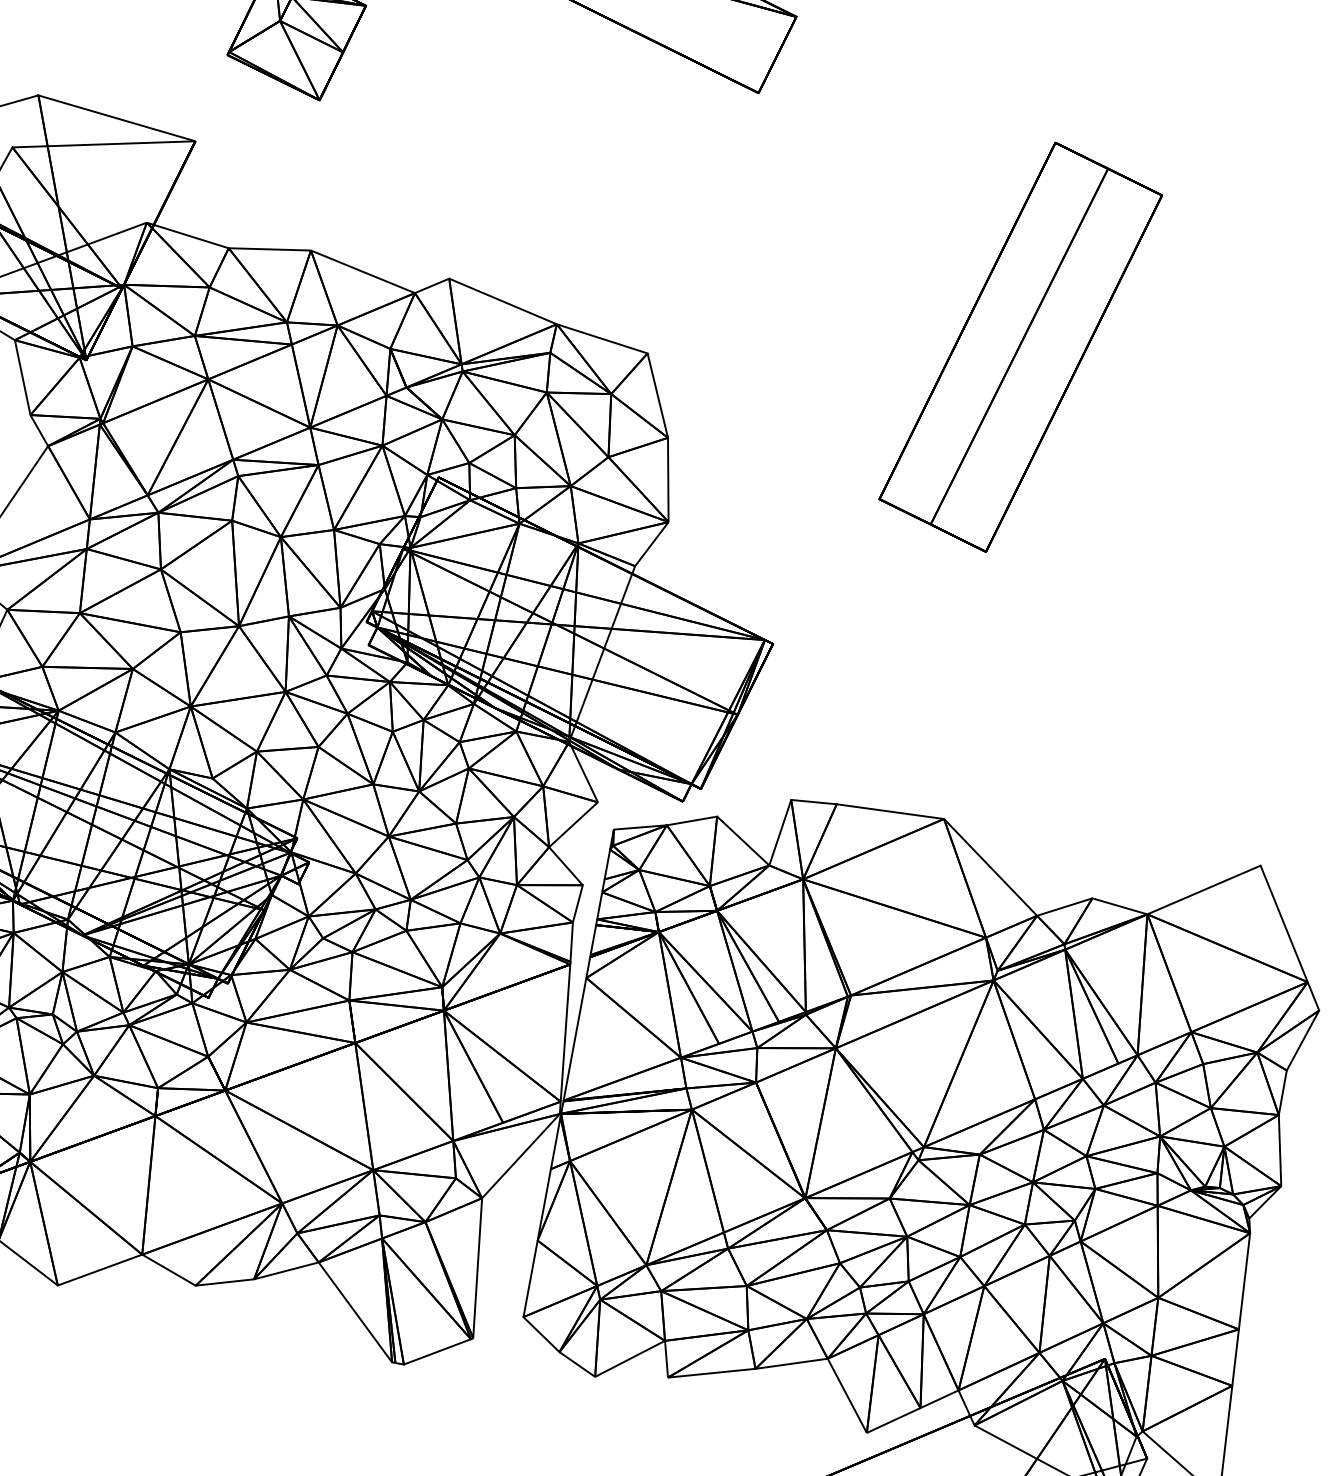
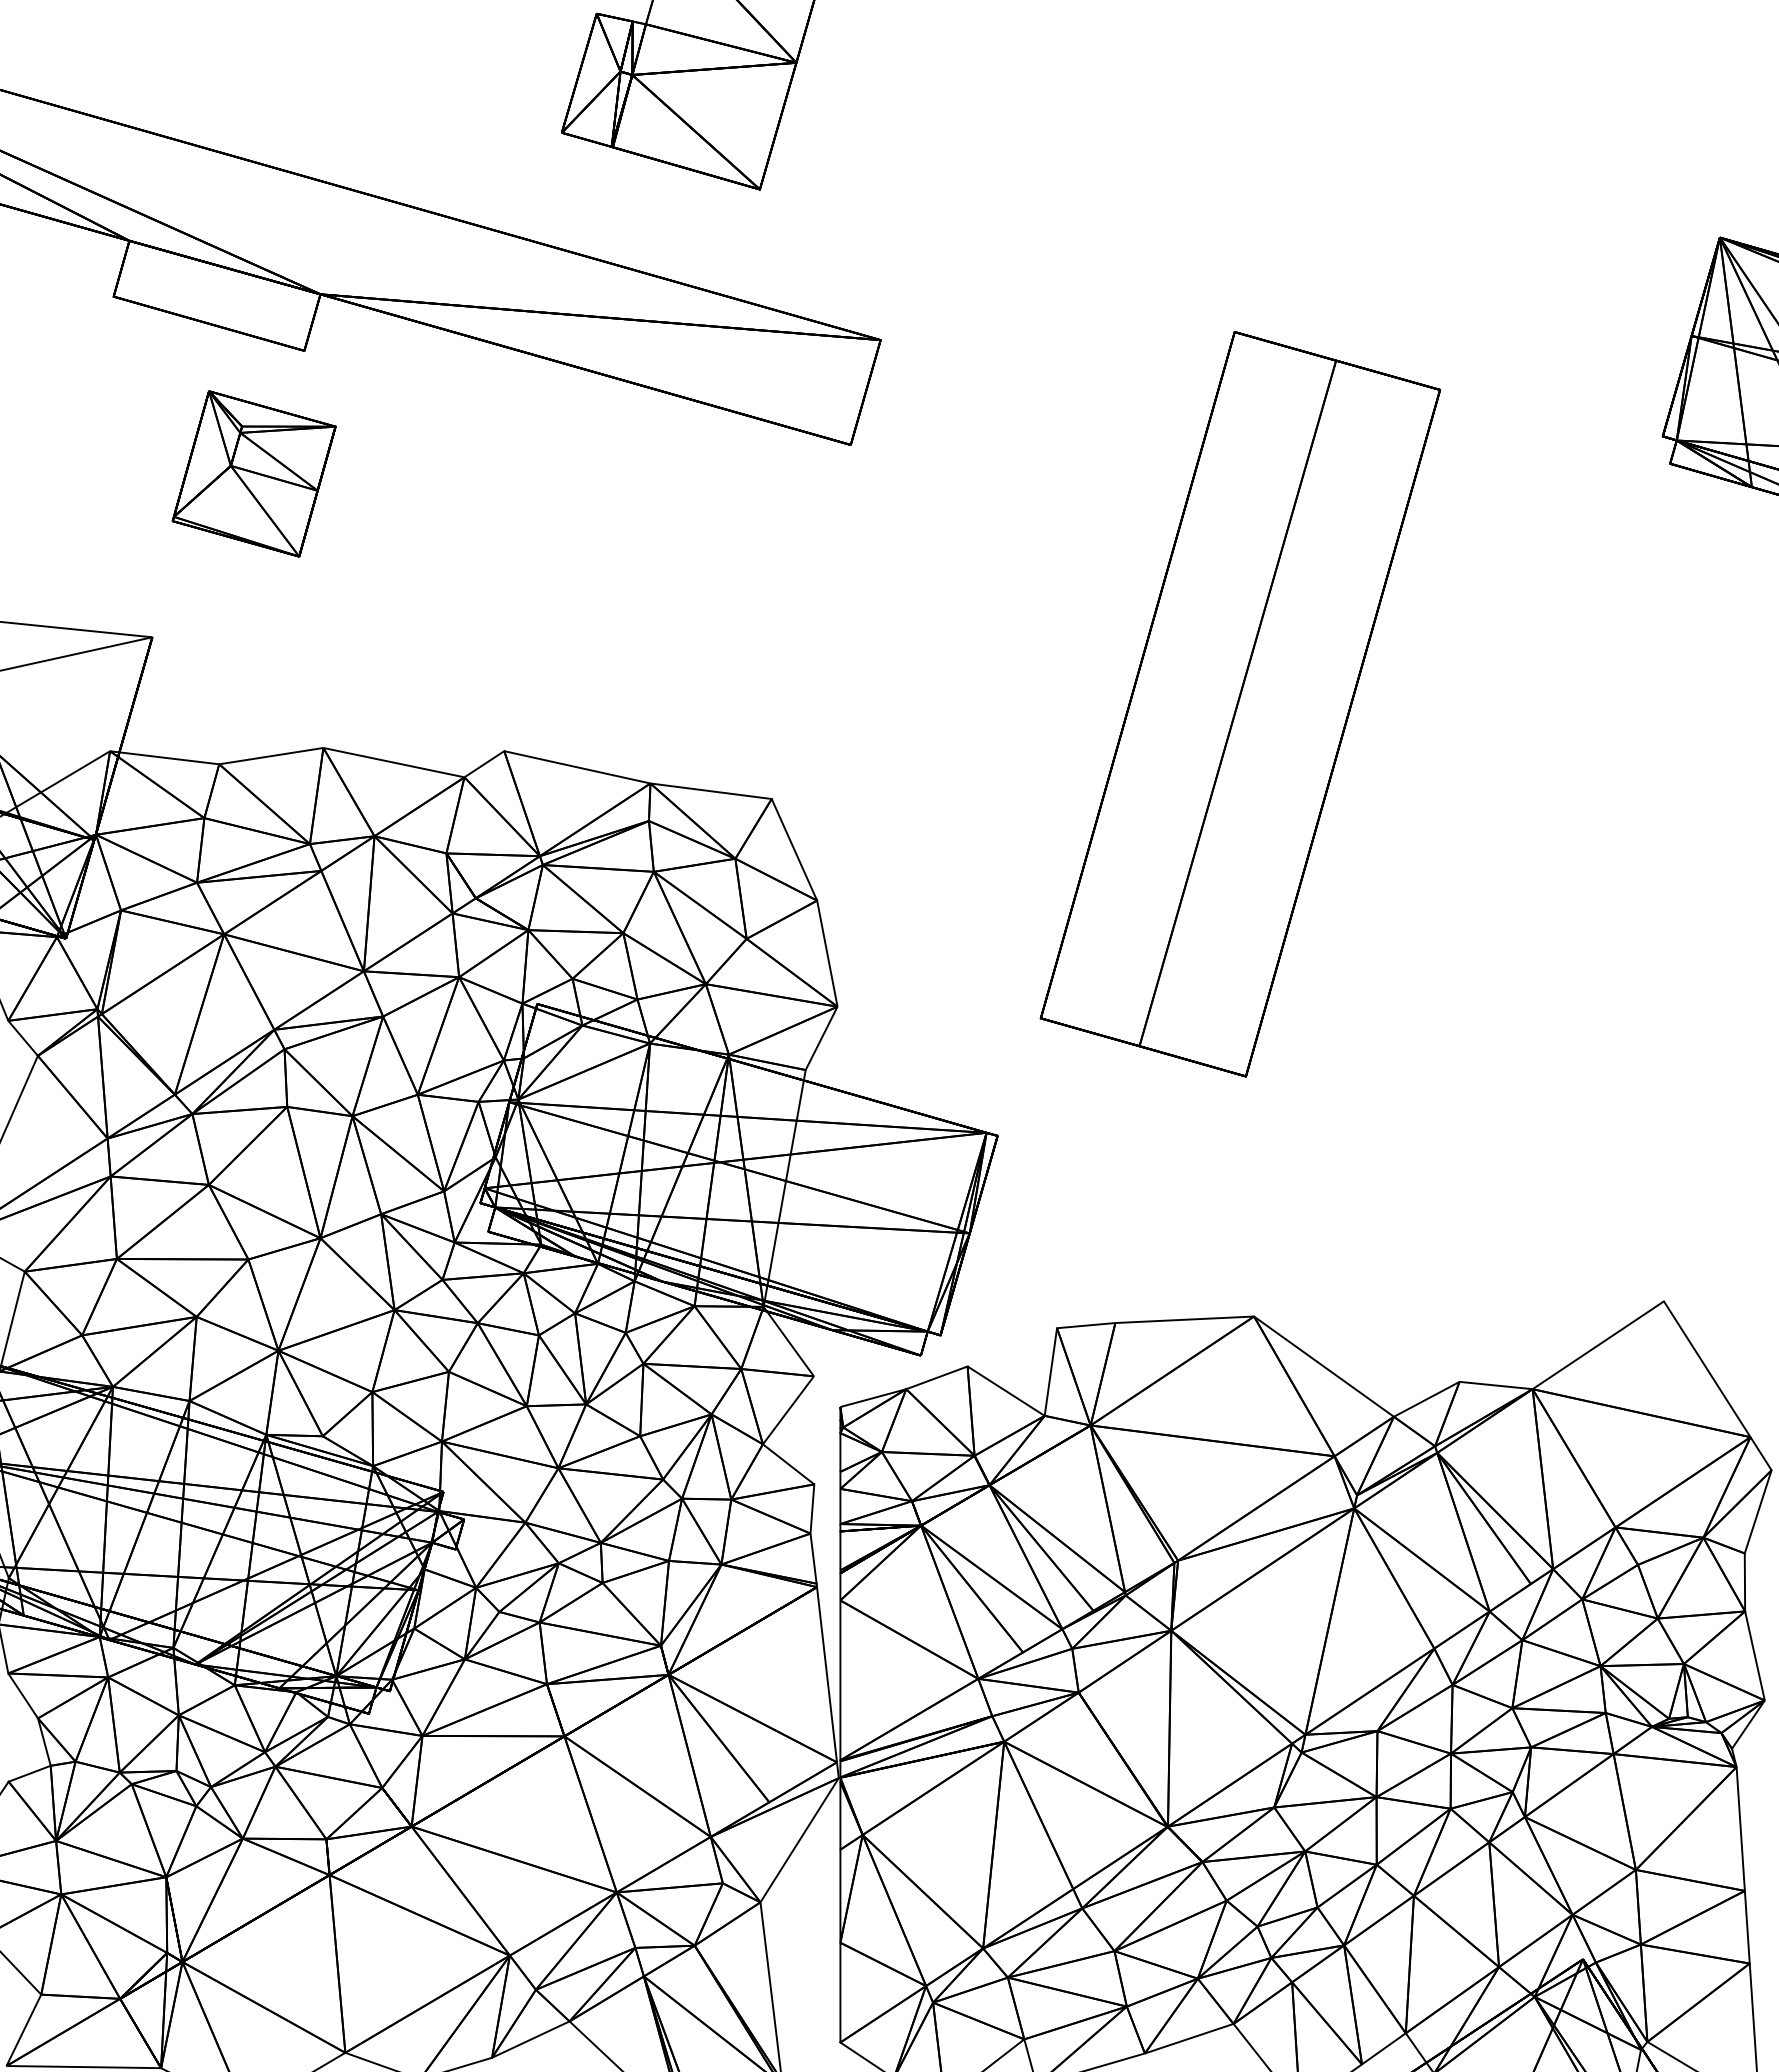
part: (1020, 346) -> (1240, 703), size x1.4

